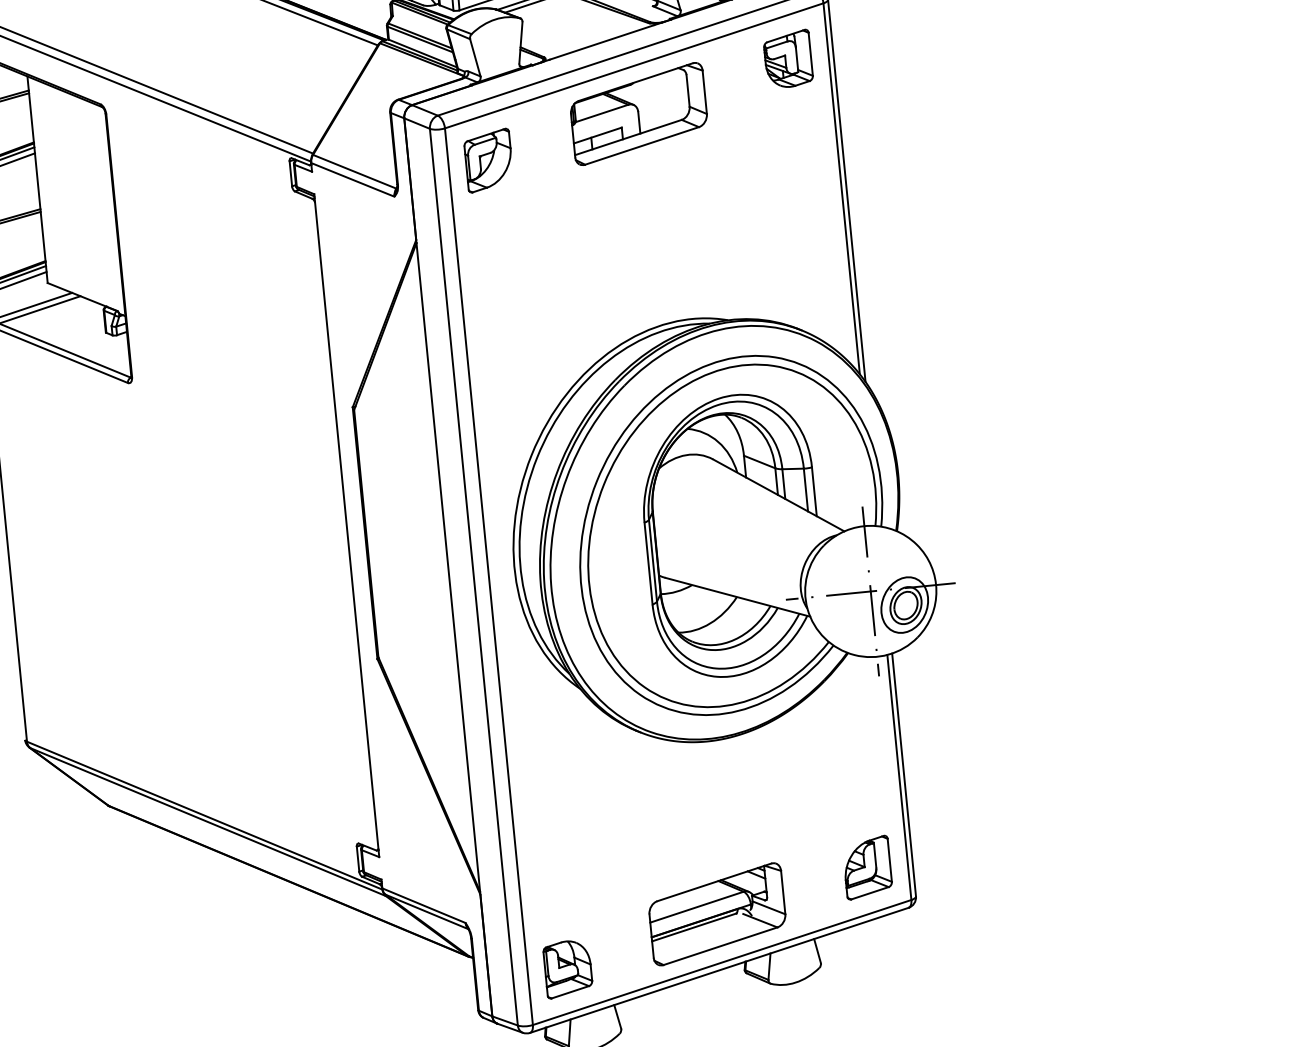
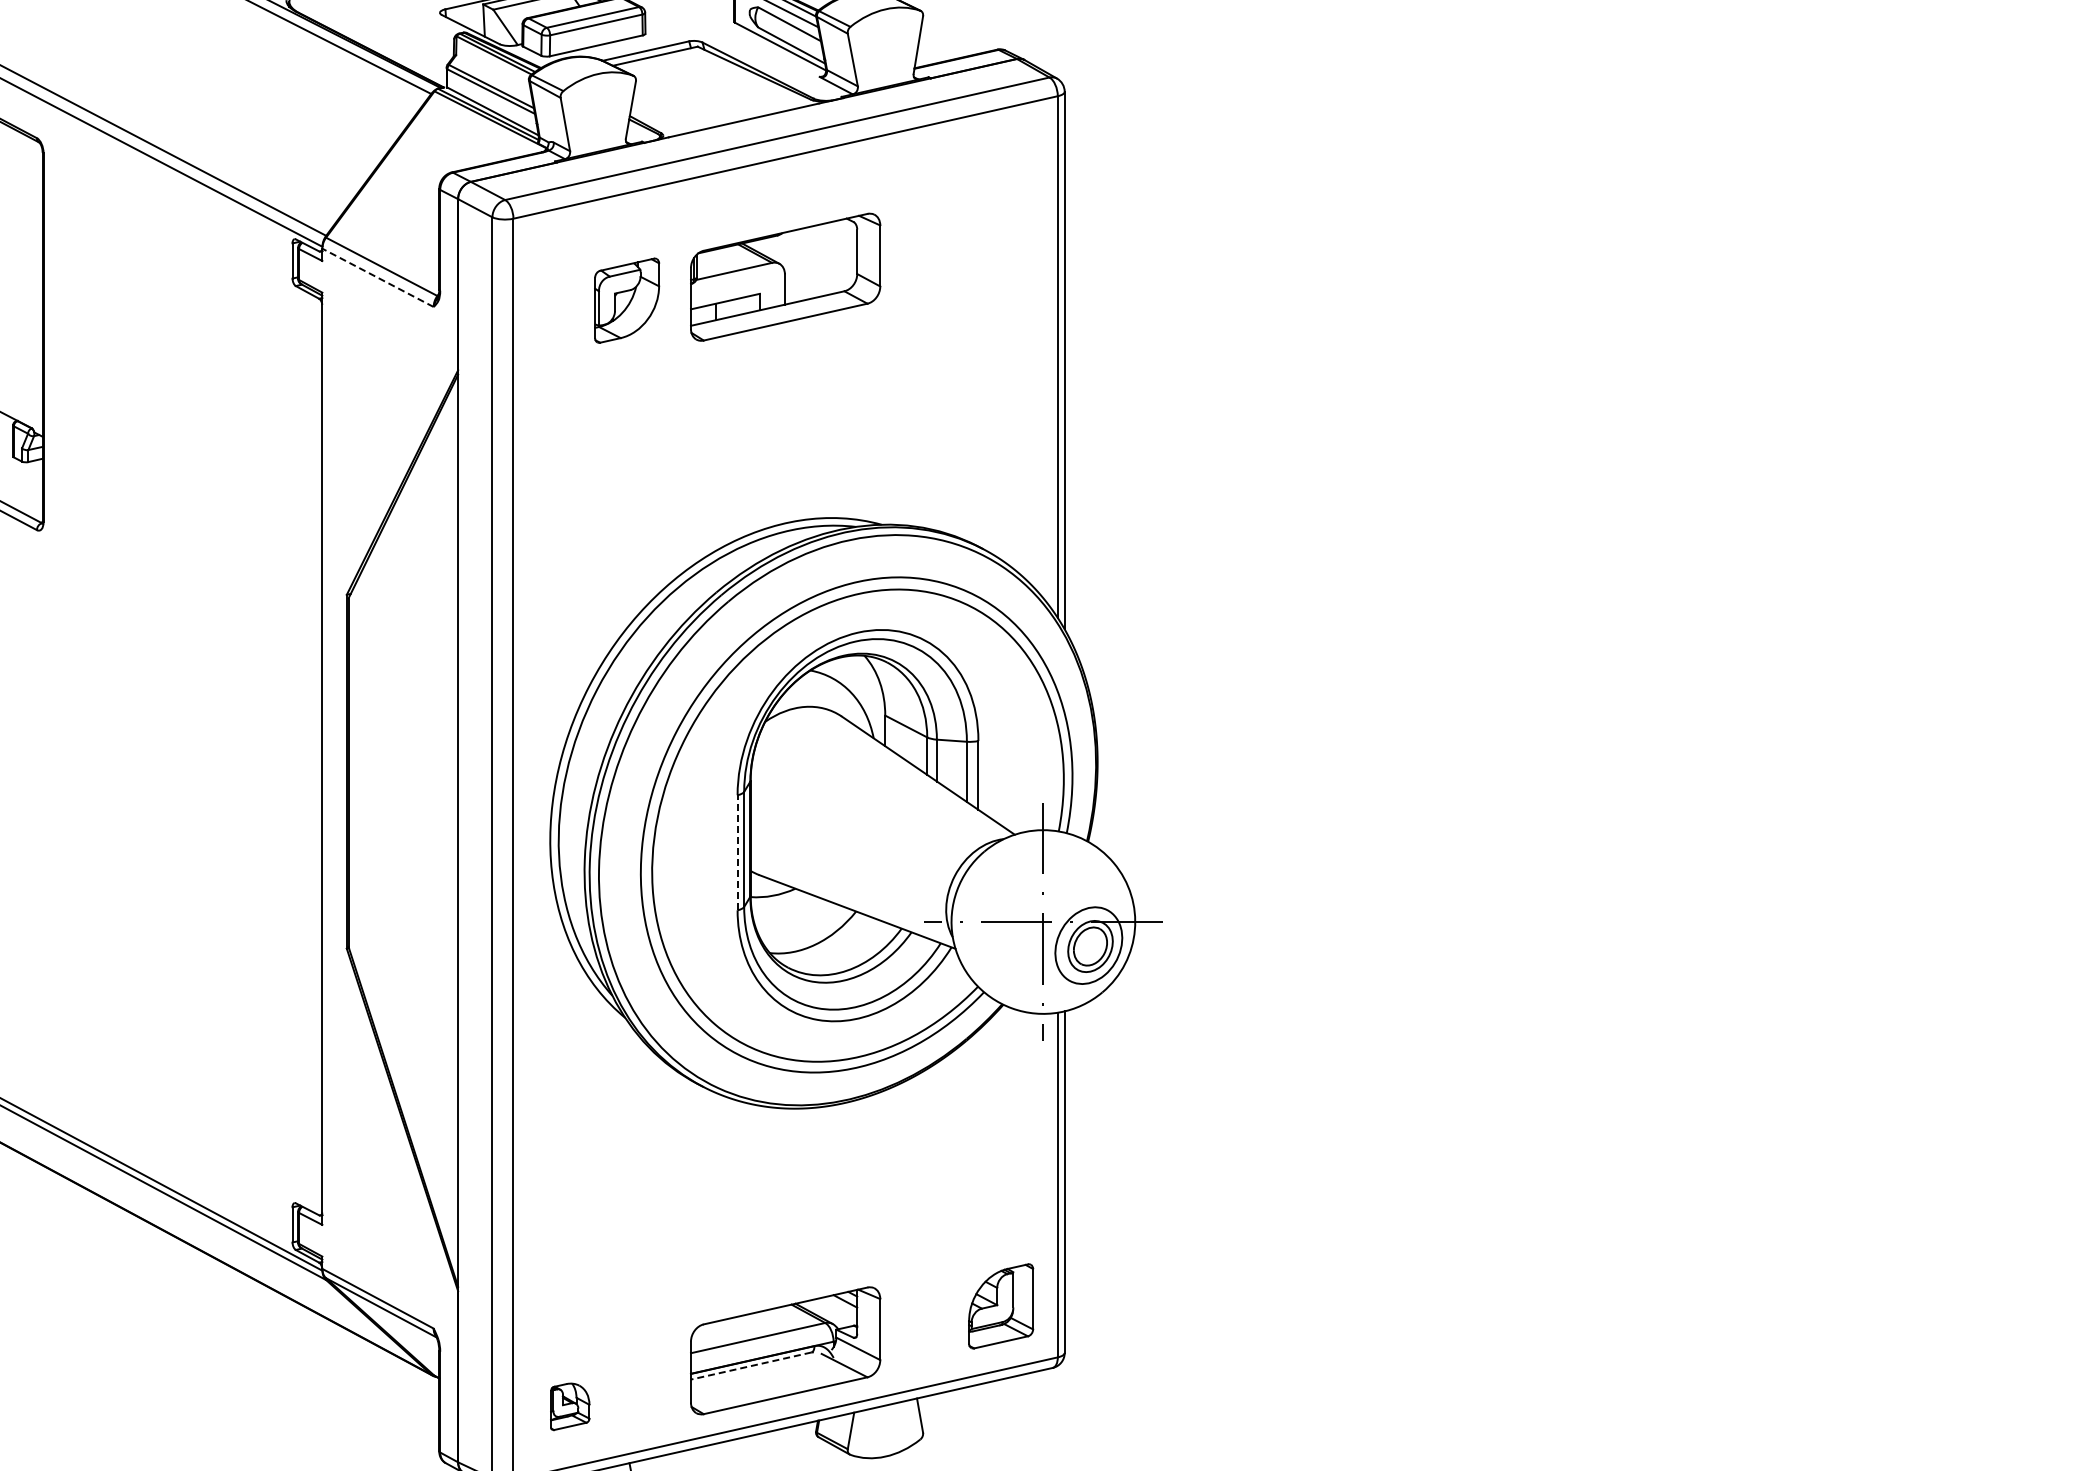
part: (788, 58) -> (1001, 168), removed
part: (638, 113) -> (785, 276), moved
part: (489, 160) -> (627, 300), moved
line: (353, 179) -> (378, 277), solid -> dashed
line: (648, 563) -> (737, 852), solid -> dashed
line: (694, 927) -> (751, 1366), solid -> dashed
part: (568, 968) -> (570, 1406), size x0.6

